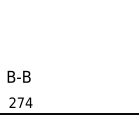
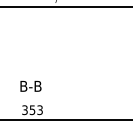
text: (20, 103) -> (32, 110), 274 -> 353

